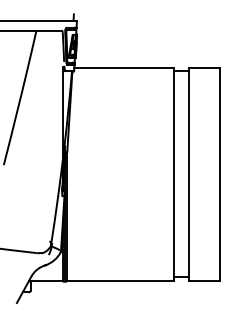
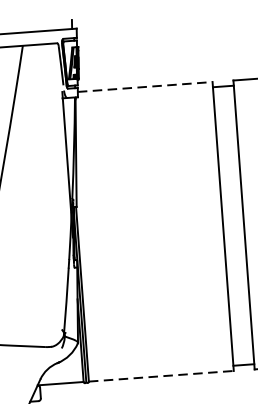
line: (124, 67) -> (145, 86), solid -> dashed
line: (120, 280) -> (161, 375), solid -> dashed

